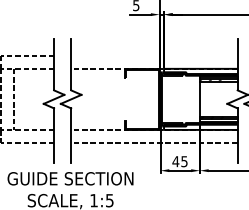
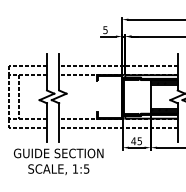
line: (154, 55) -> (118, 65), added

